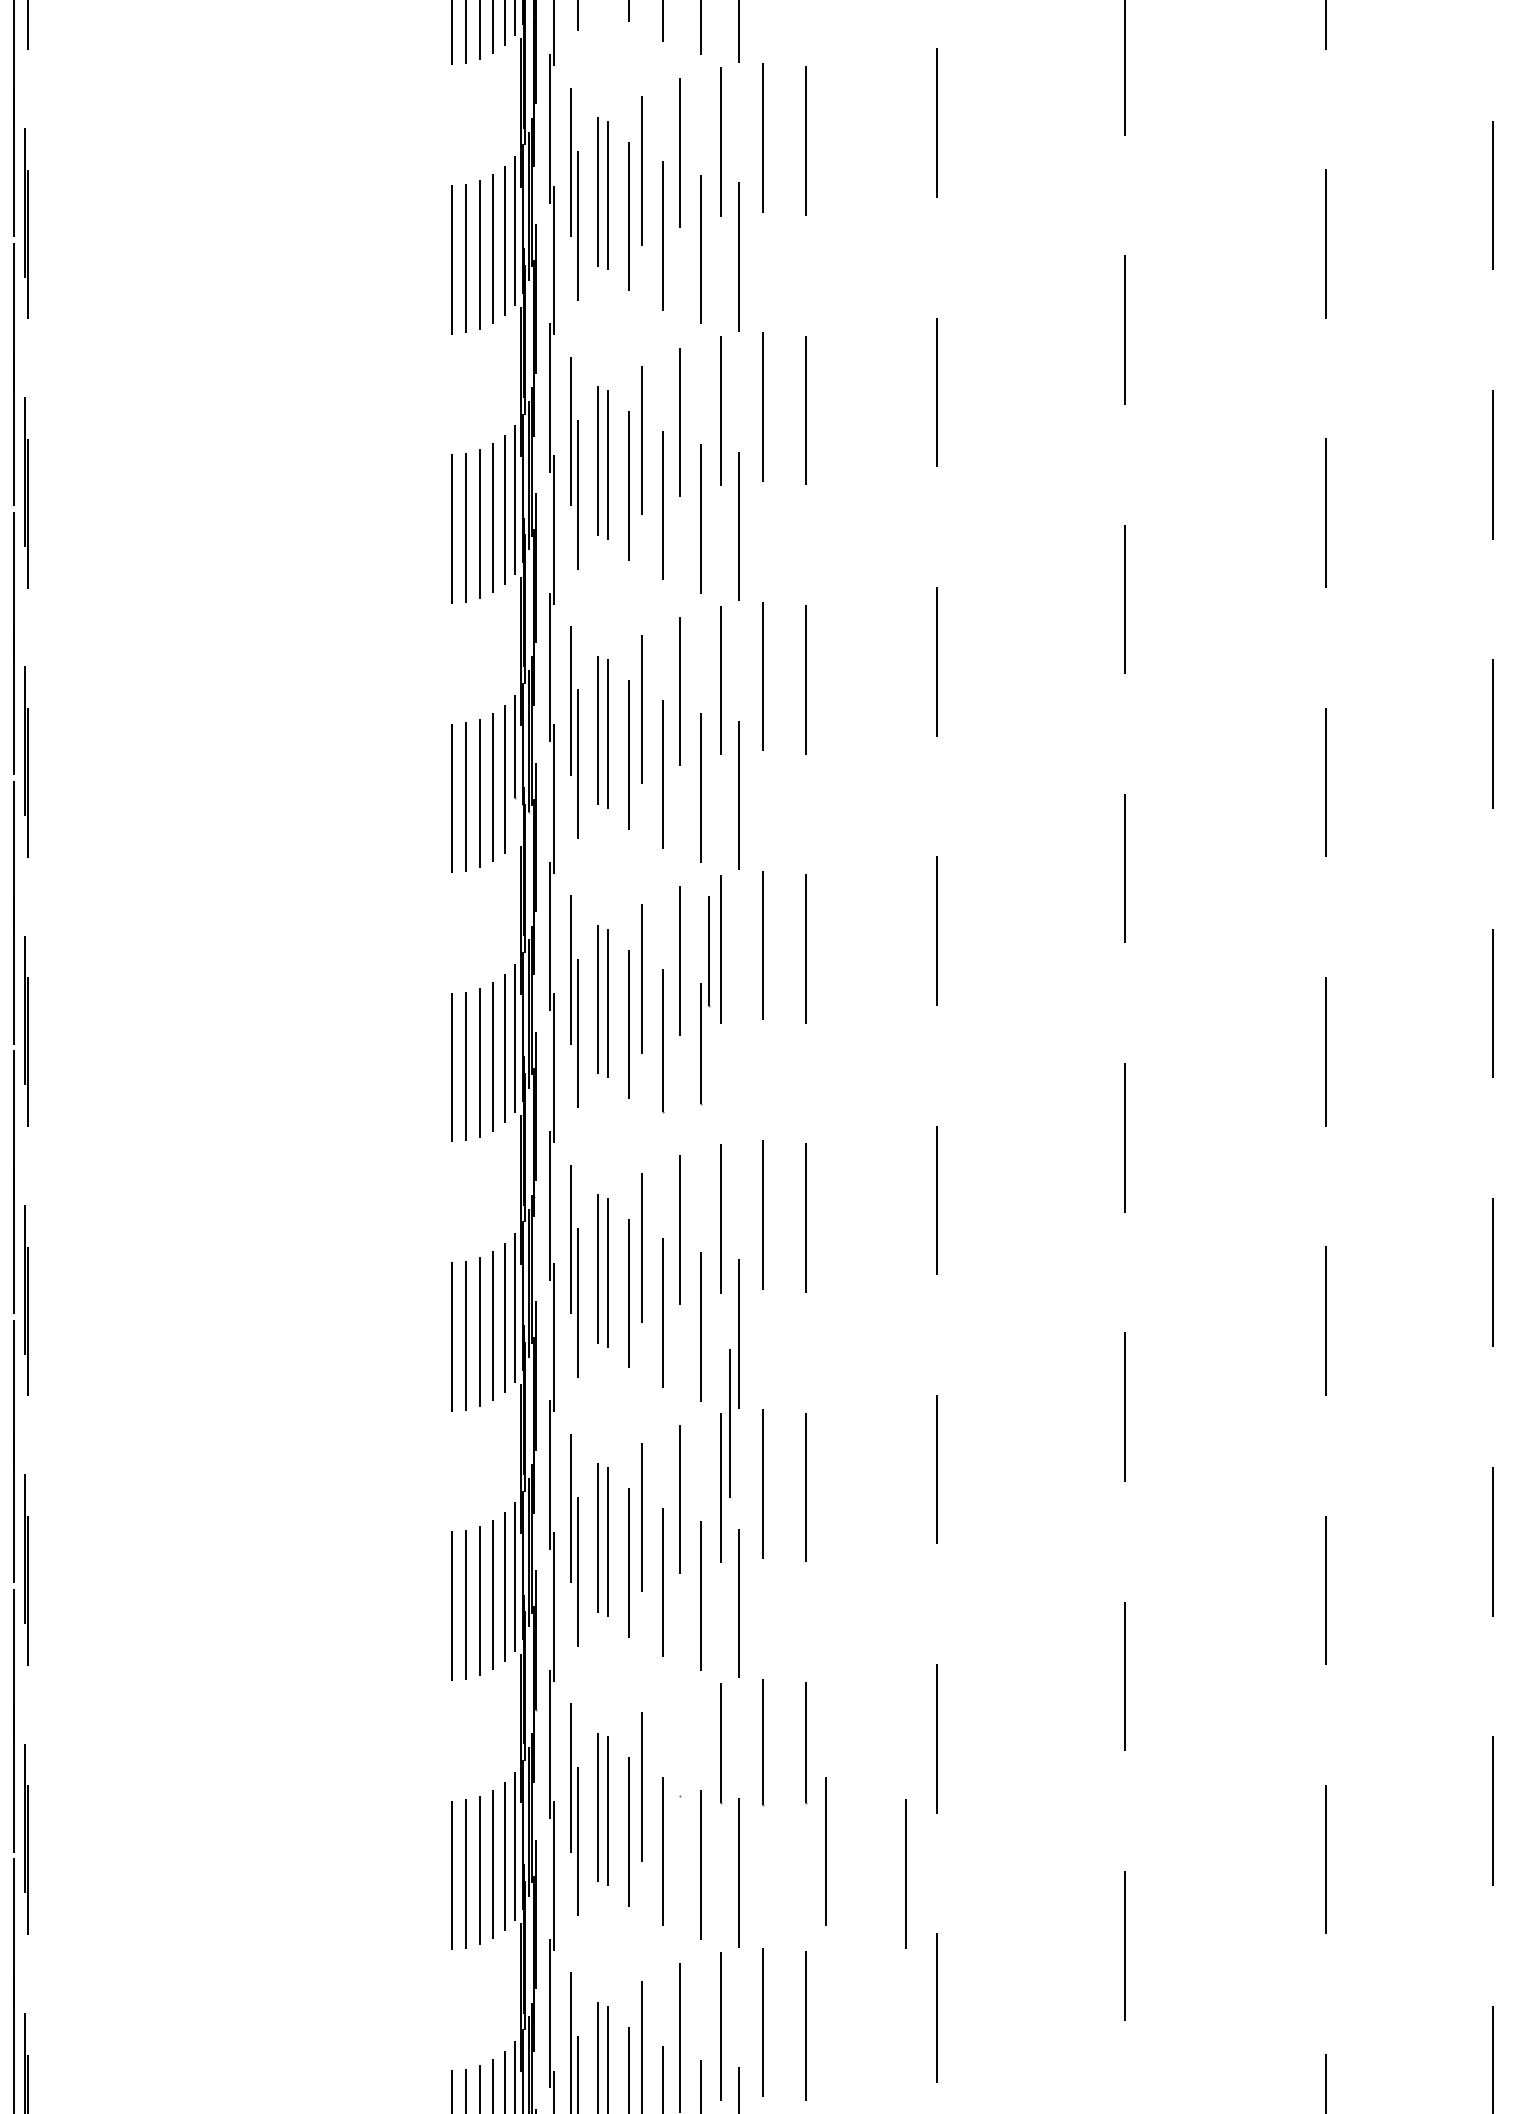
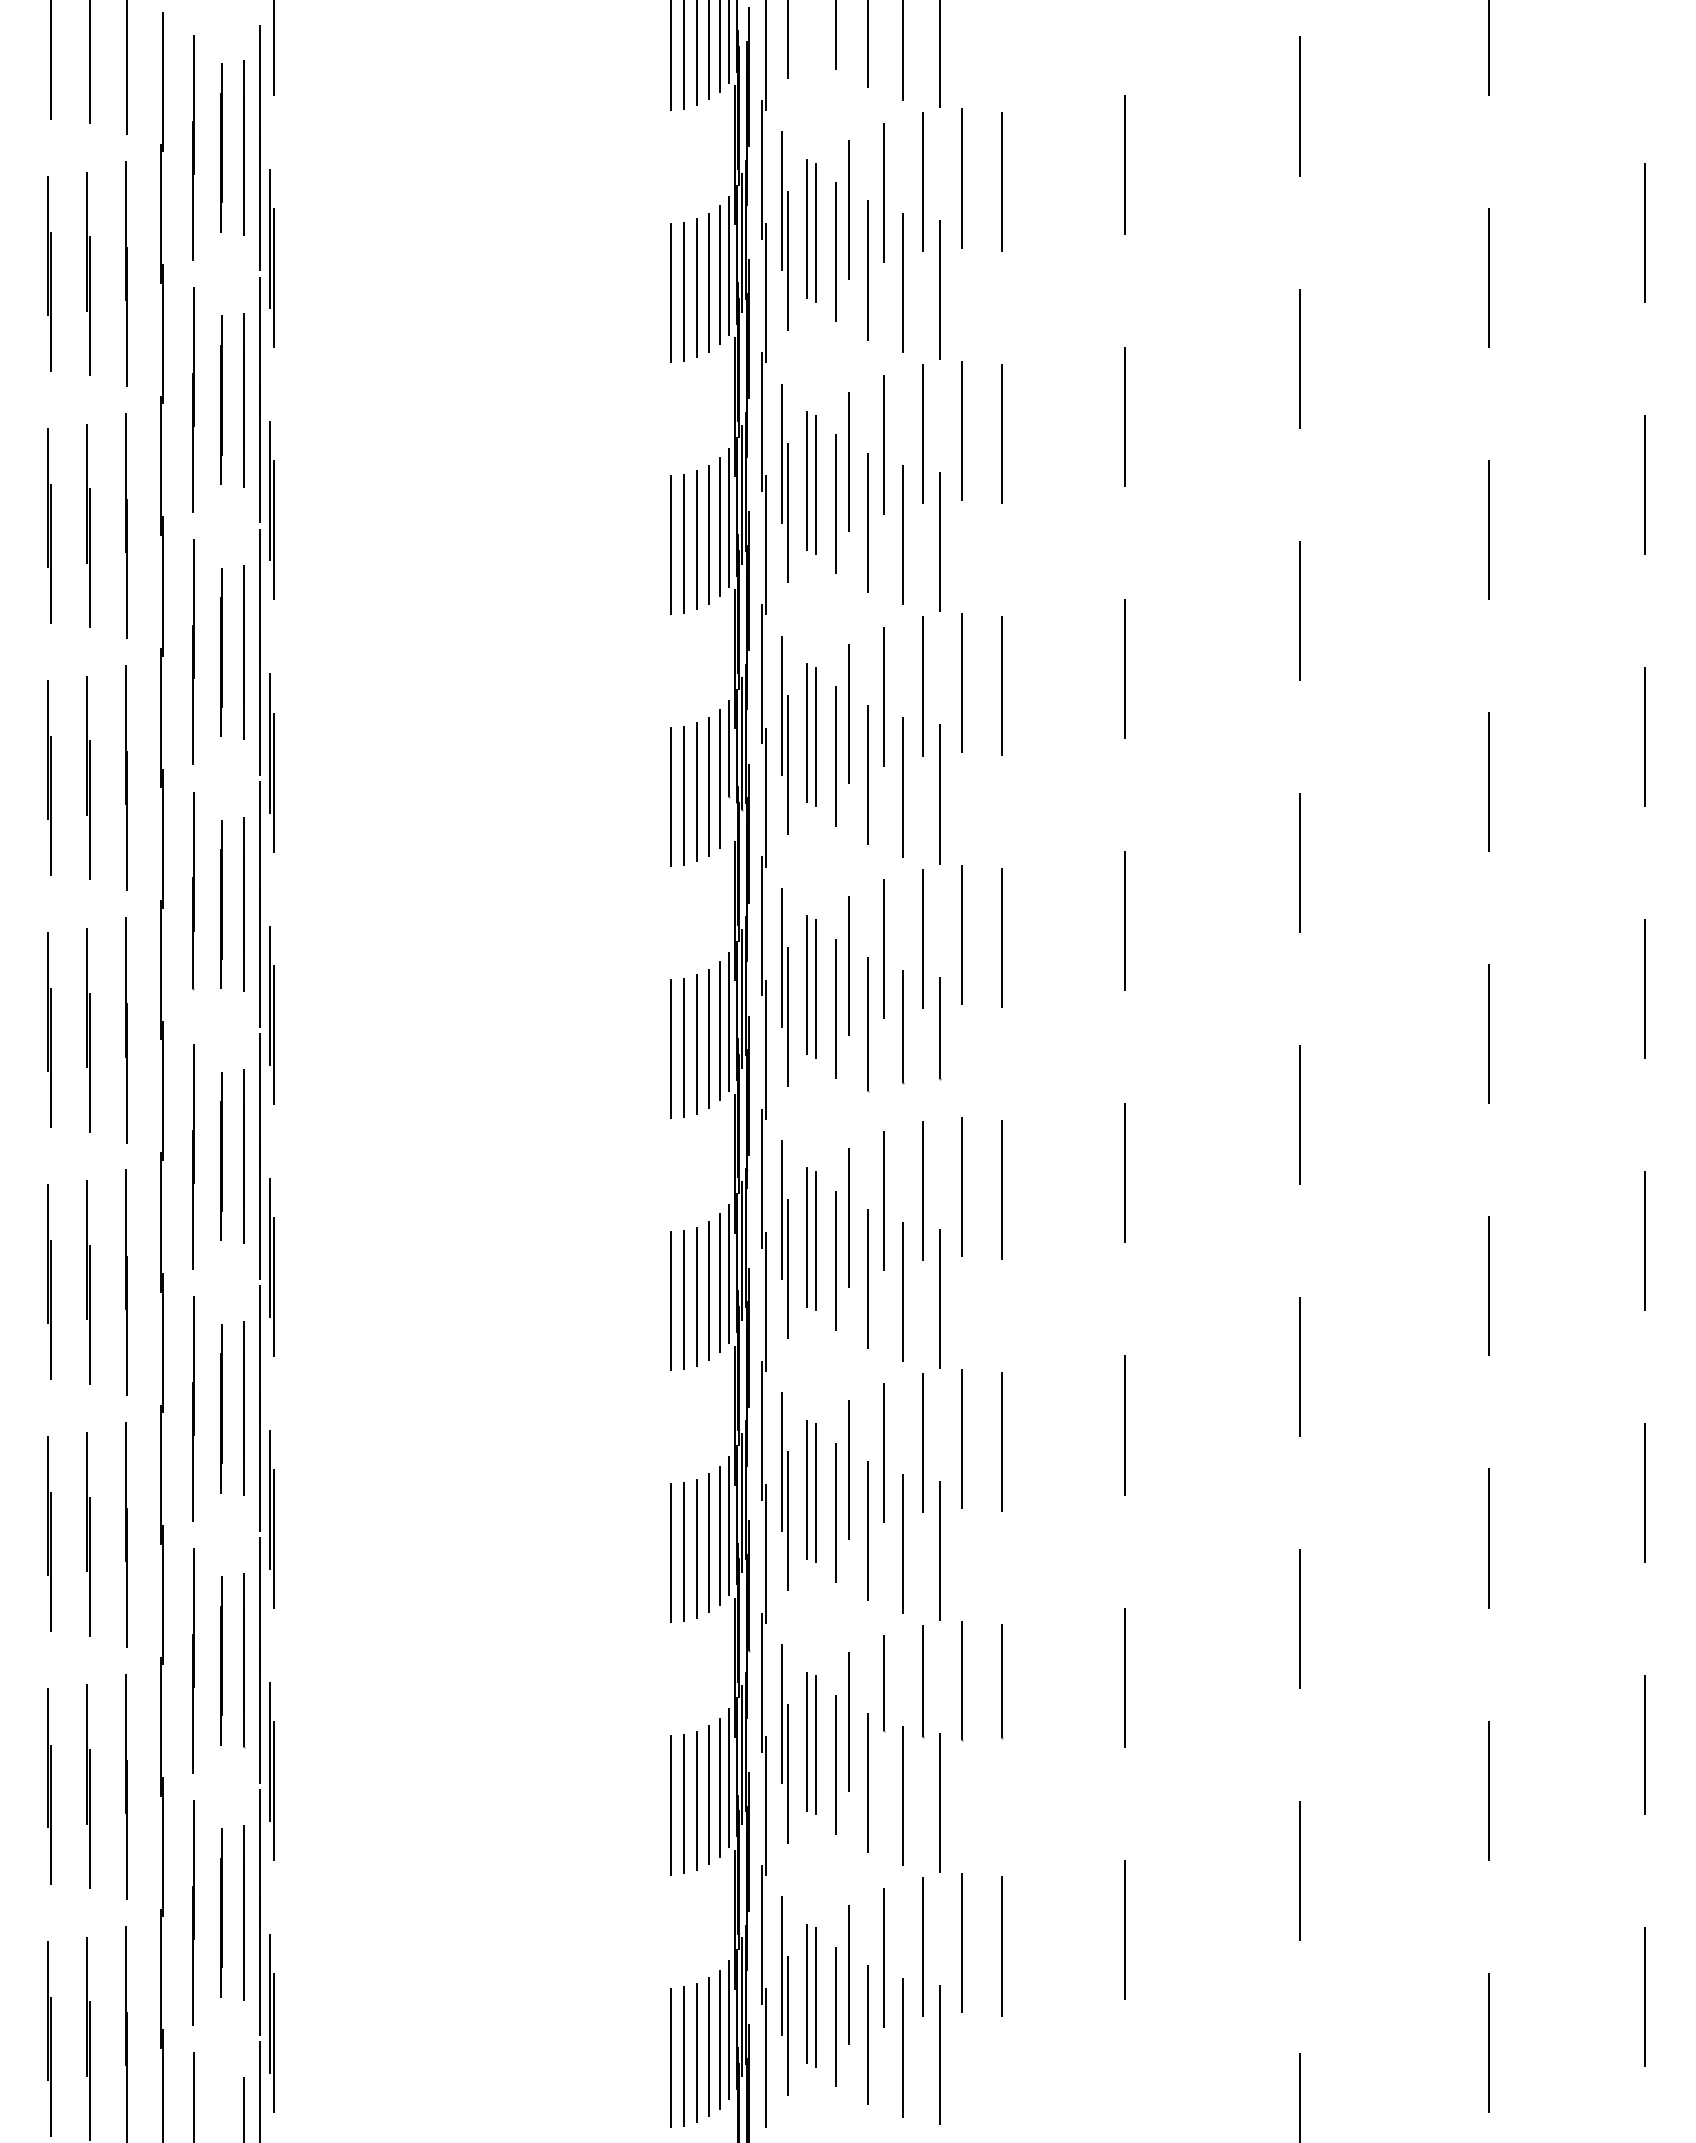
line: (709, 951) -> (940, 1028), moved
line: (729, 1422) -> (930, 1381), removed
line: (680, 1745) -> (884, 1683), added
line: (824, 1850) -> (1019, 1782), removed
line: (905, 1873) -> (1095, 1803), removed

